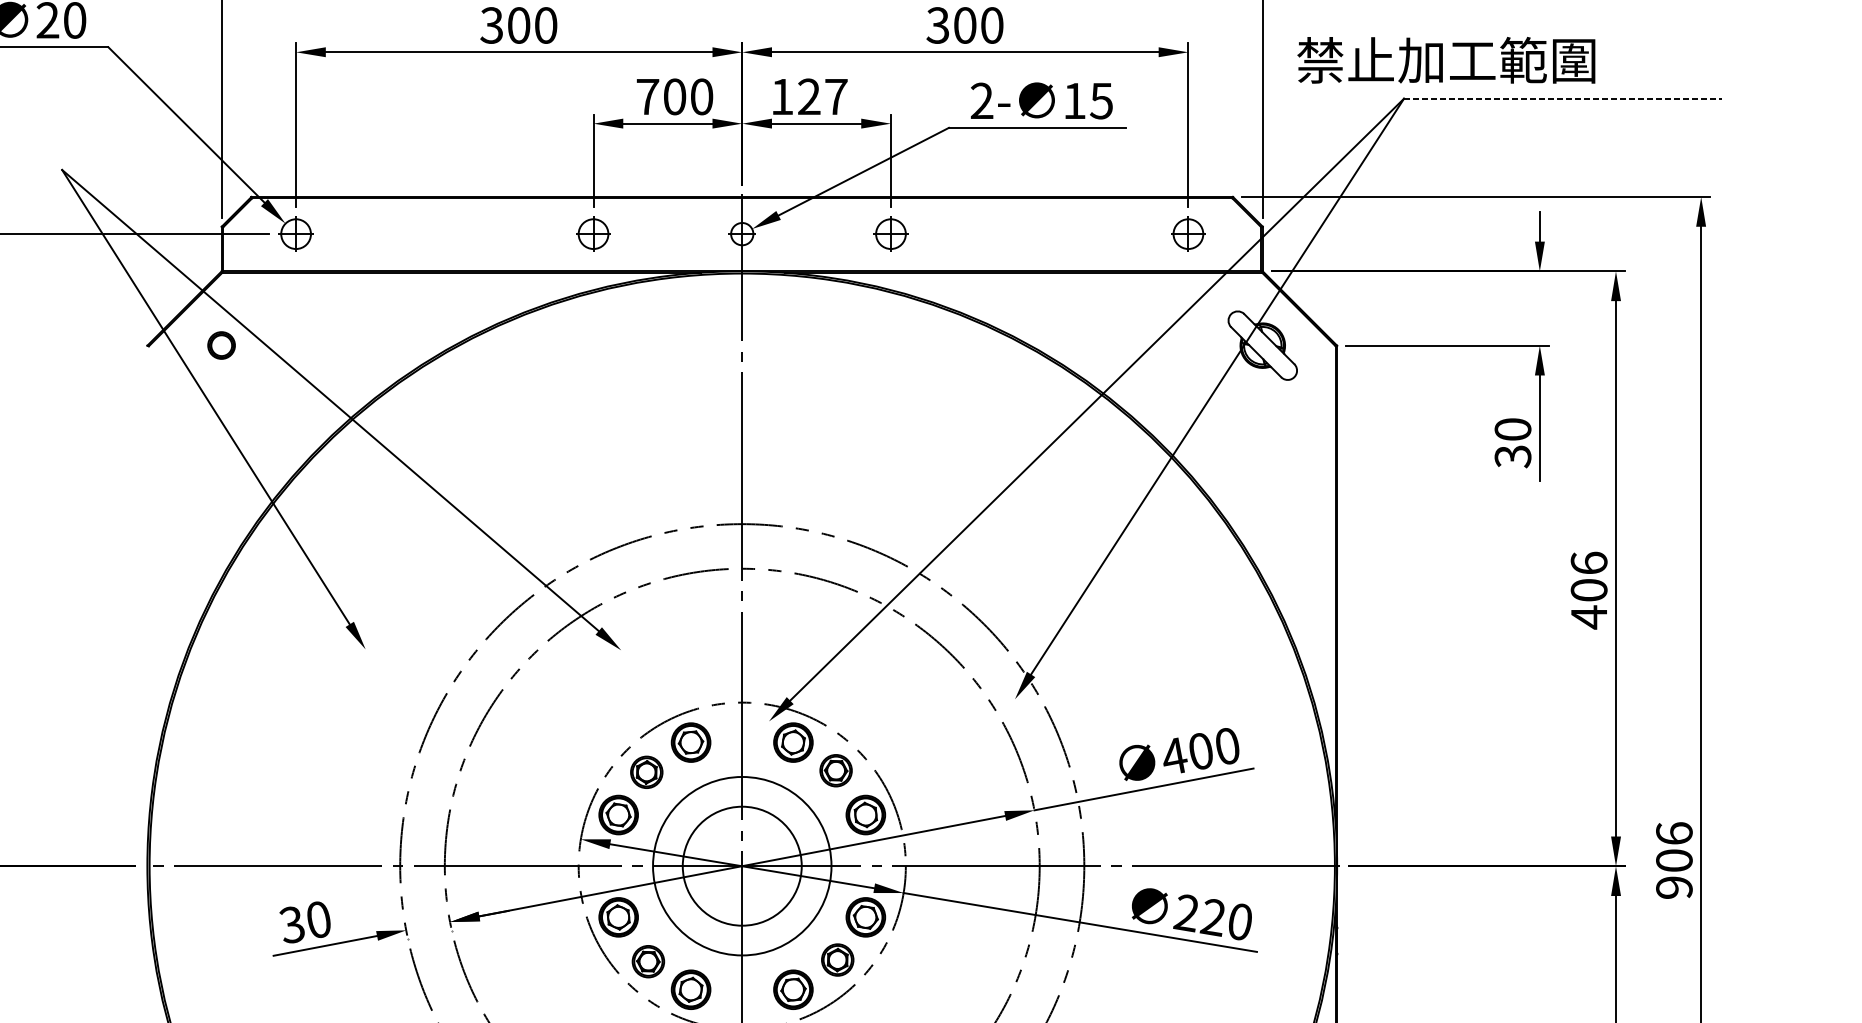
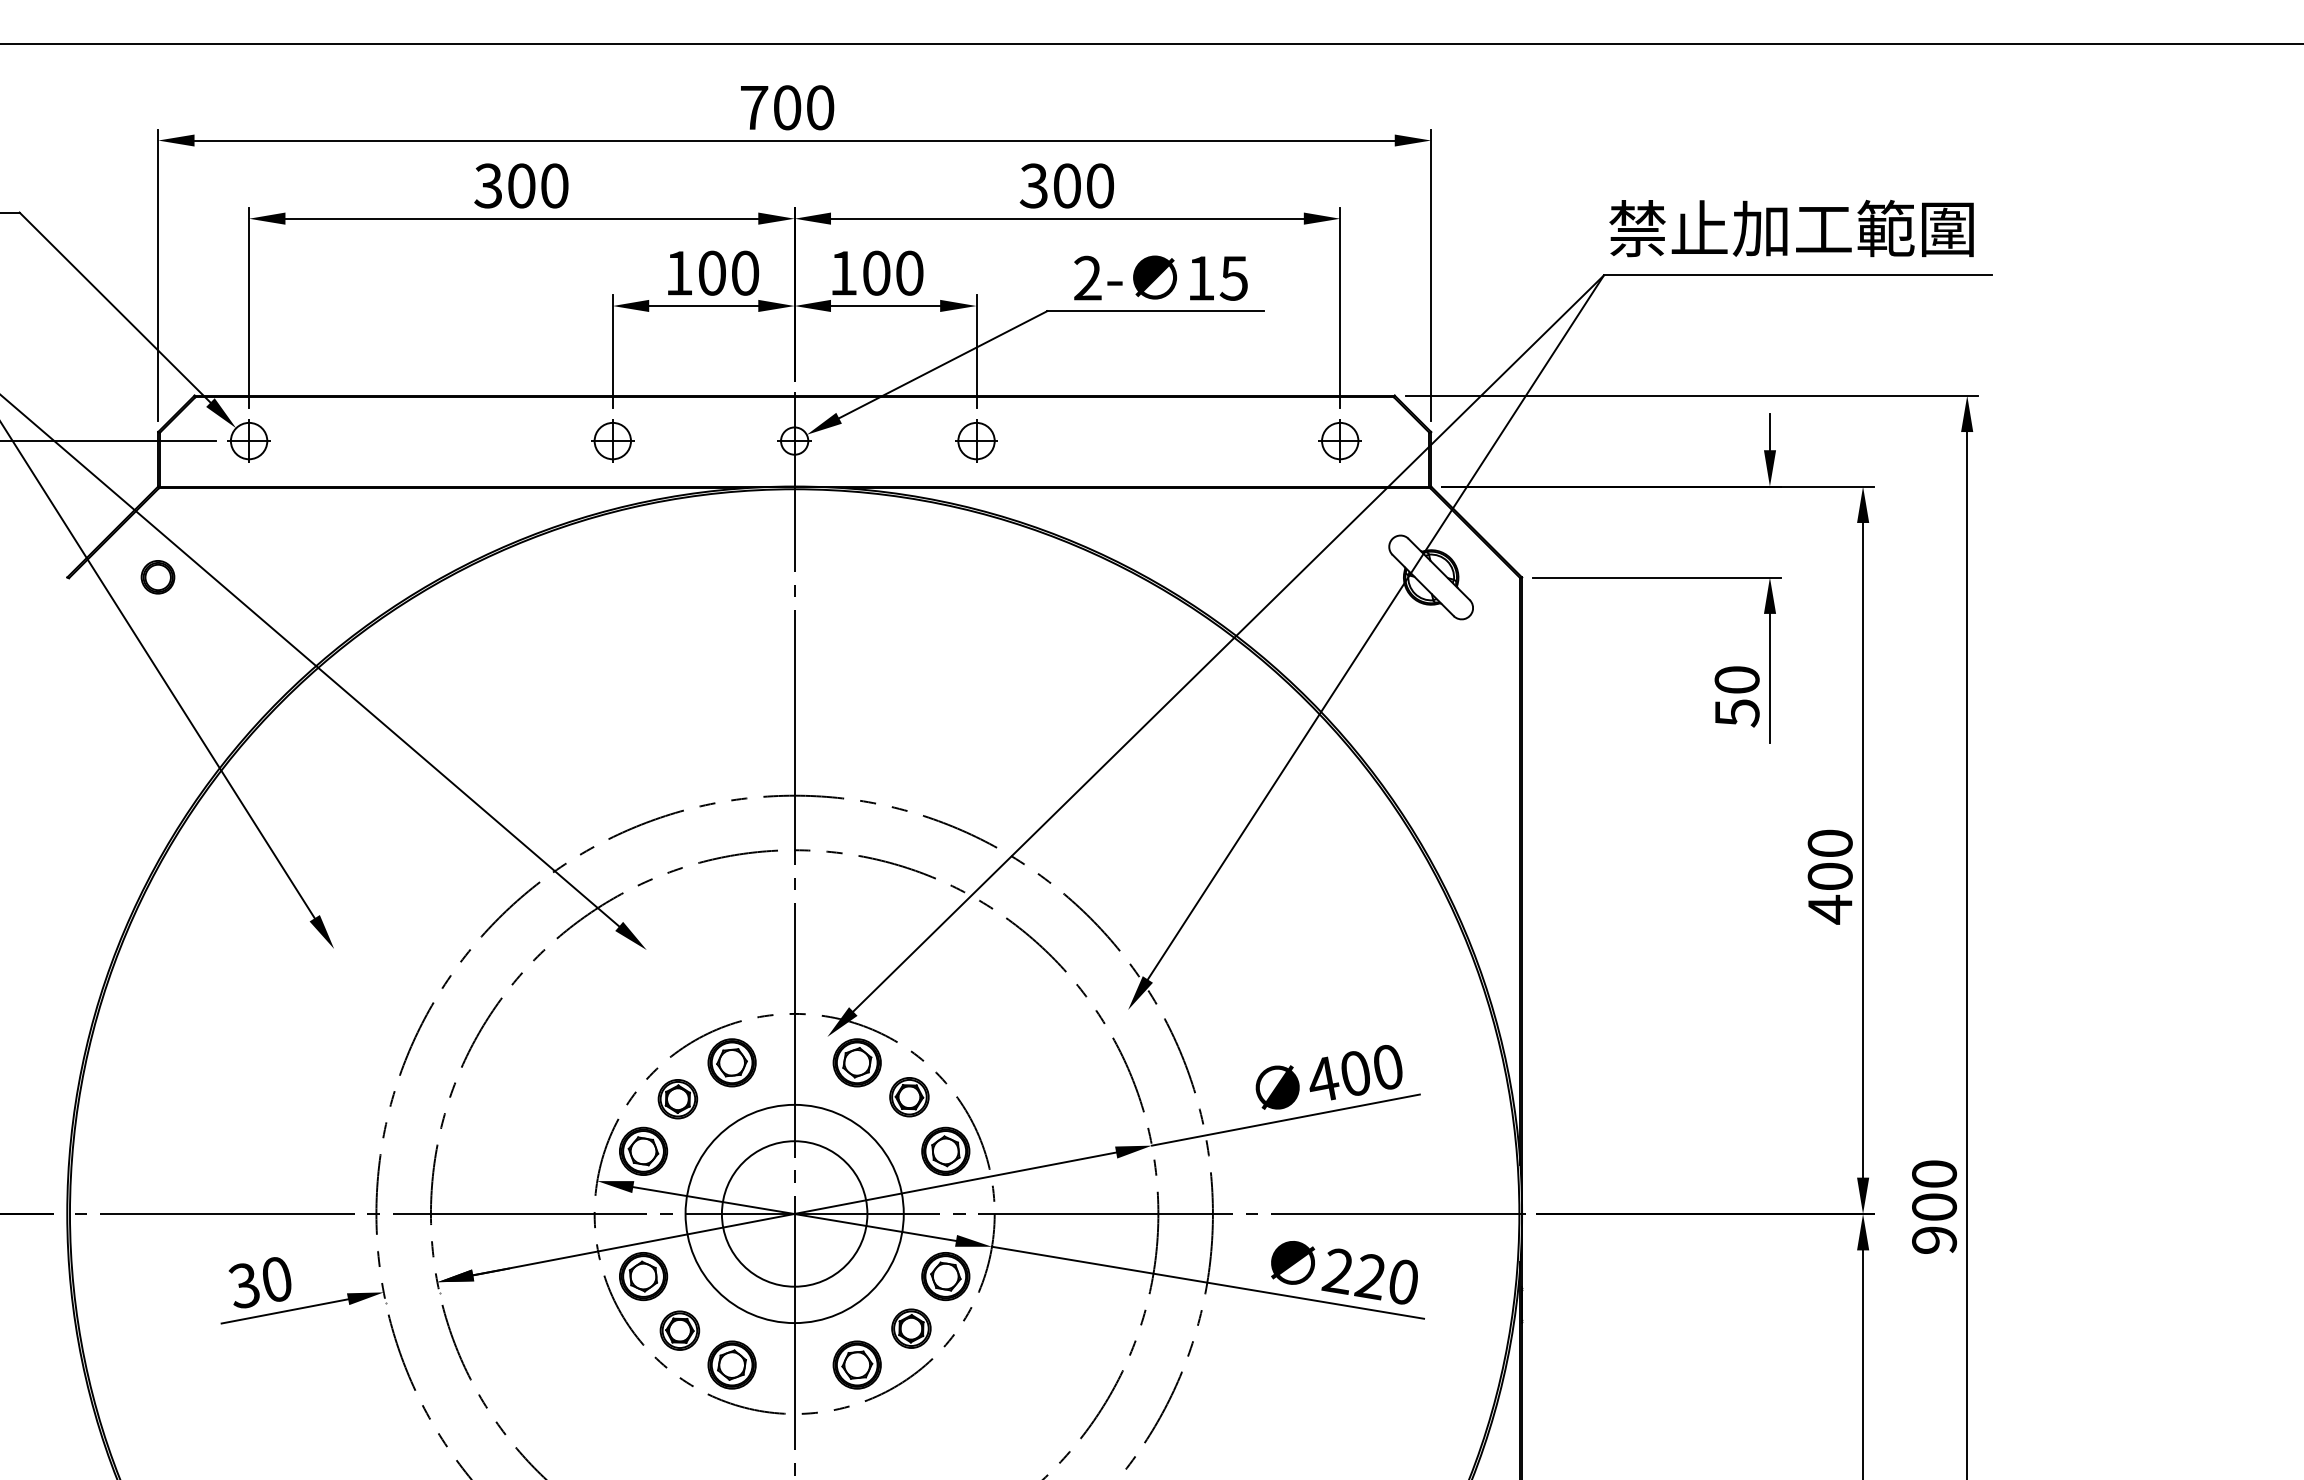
text: (1446, 60) -> (1791, 228), moved
text: (823, 96) -> (893, 272), 127 -> 100
text: (648, 97) -> (679, 273), 700 -> 100
line: (1563, 98) -> (1798, 275), dashed -> solid
text: (1512, 456) -> (1736, 713), 30 -> 50
text: (1588, 562) -> (1829, 842), 406 -> 400
text: (1674, 833) -> (1934, 1173), 906 -> 900

